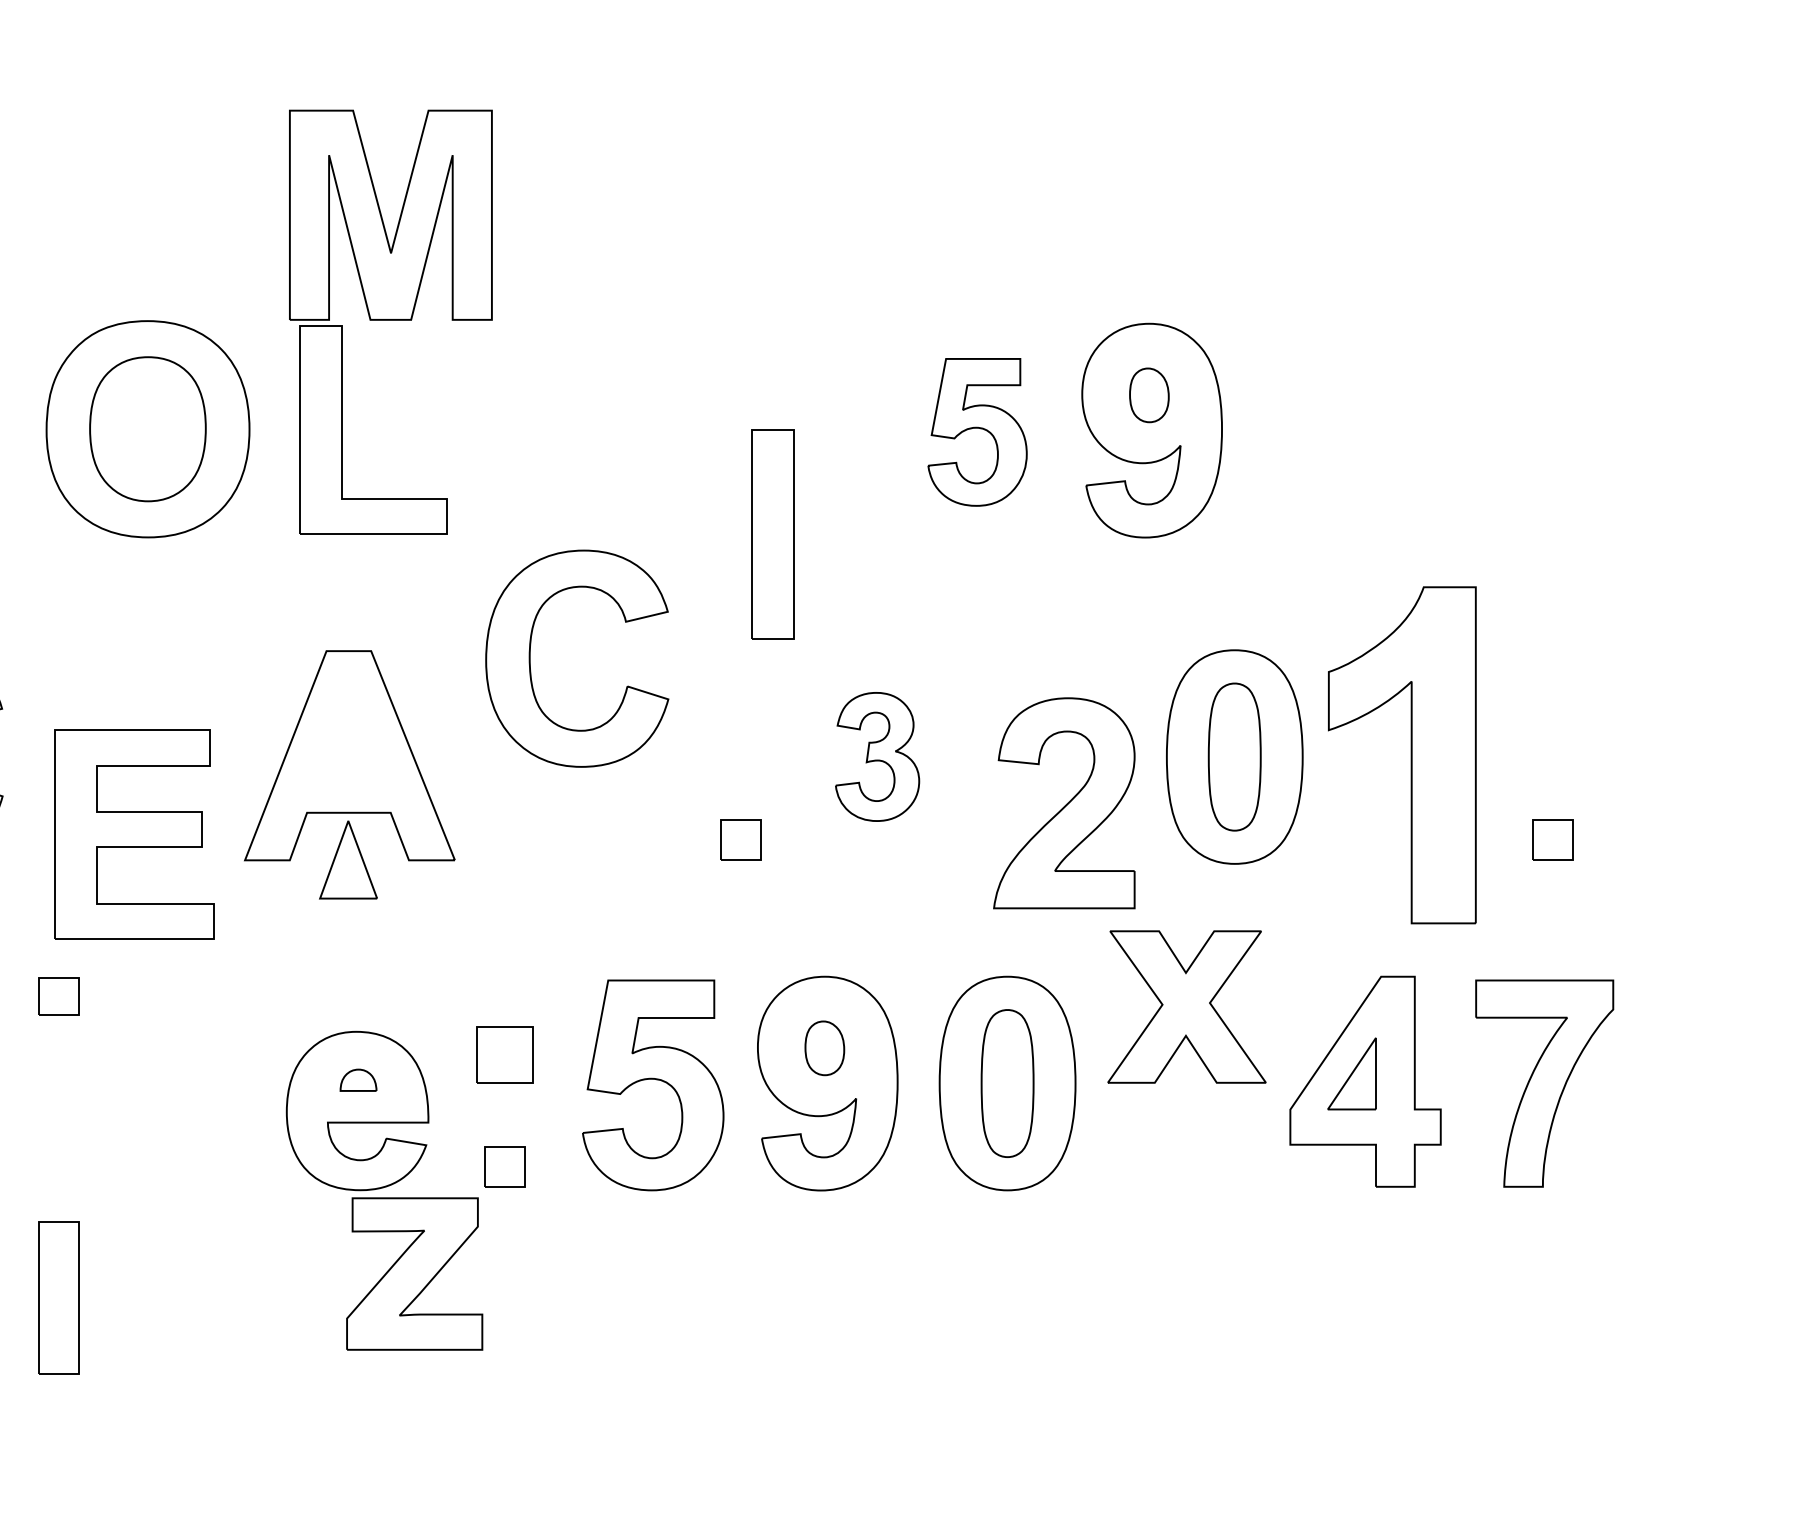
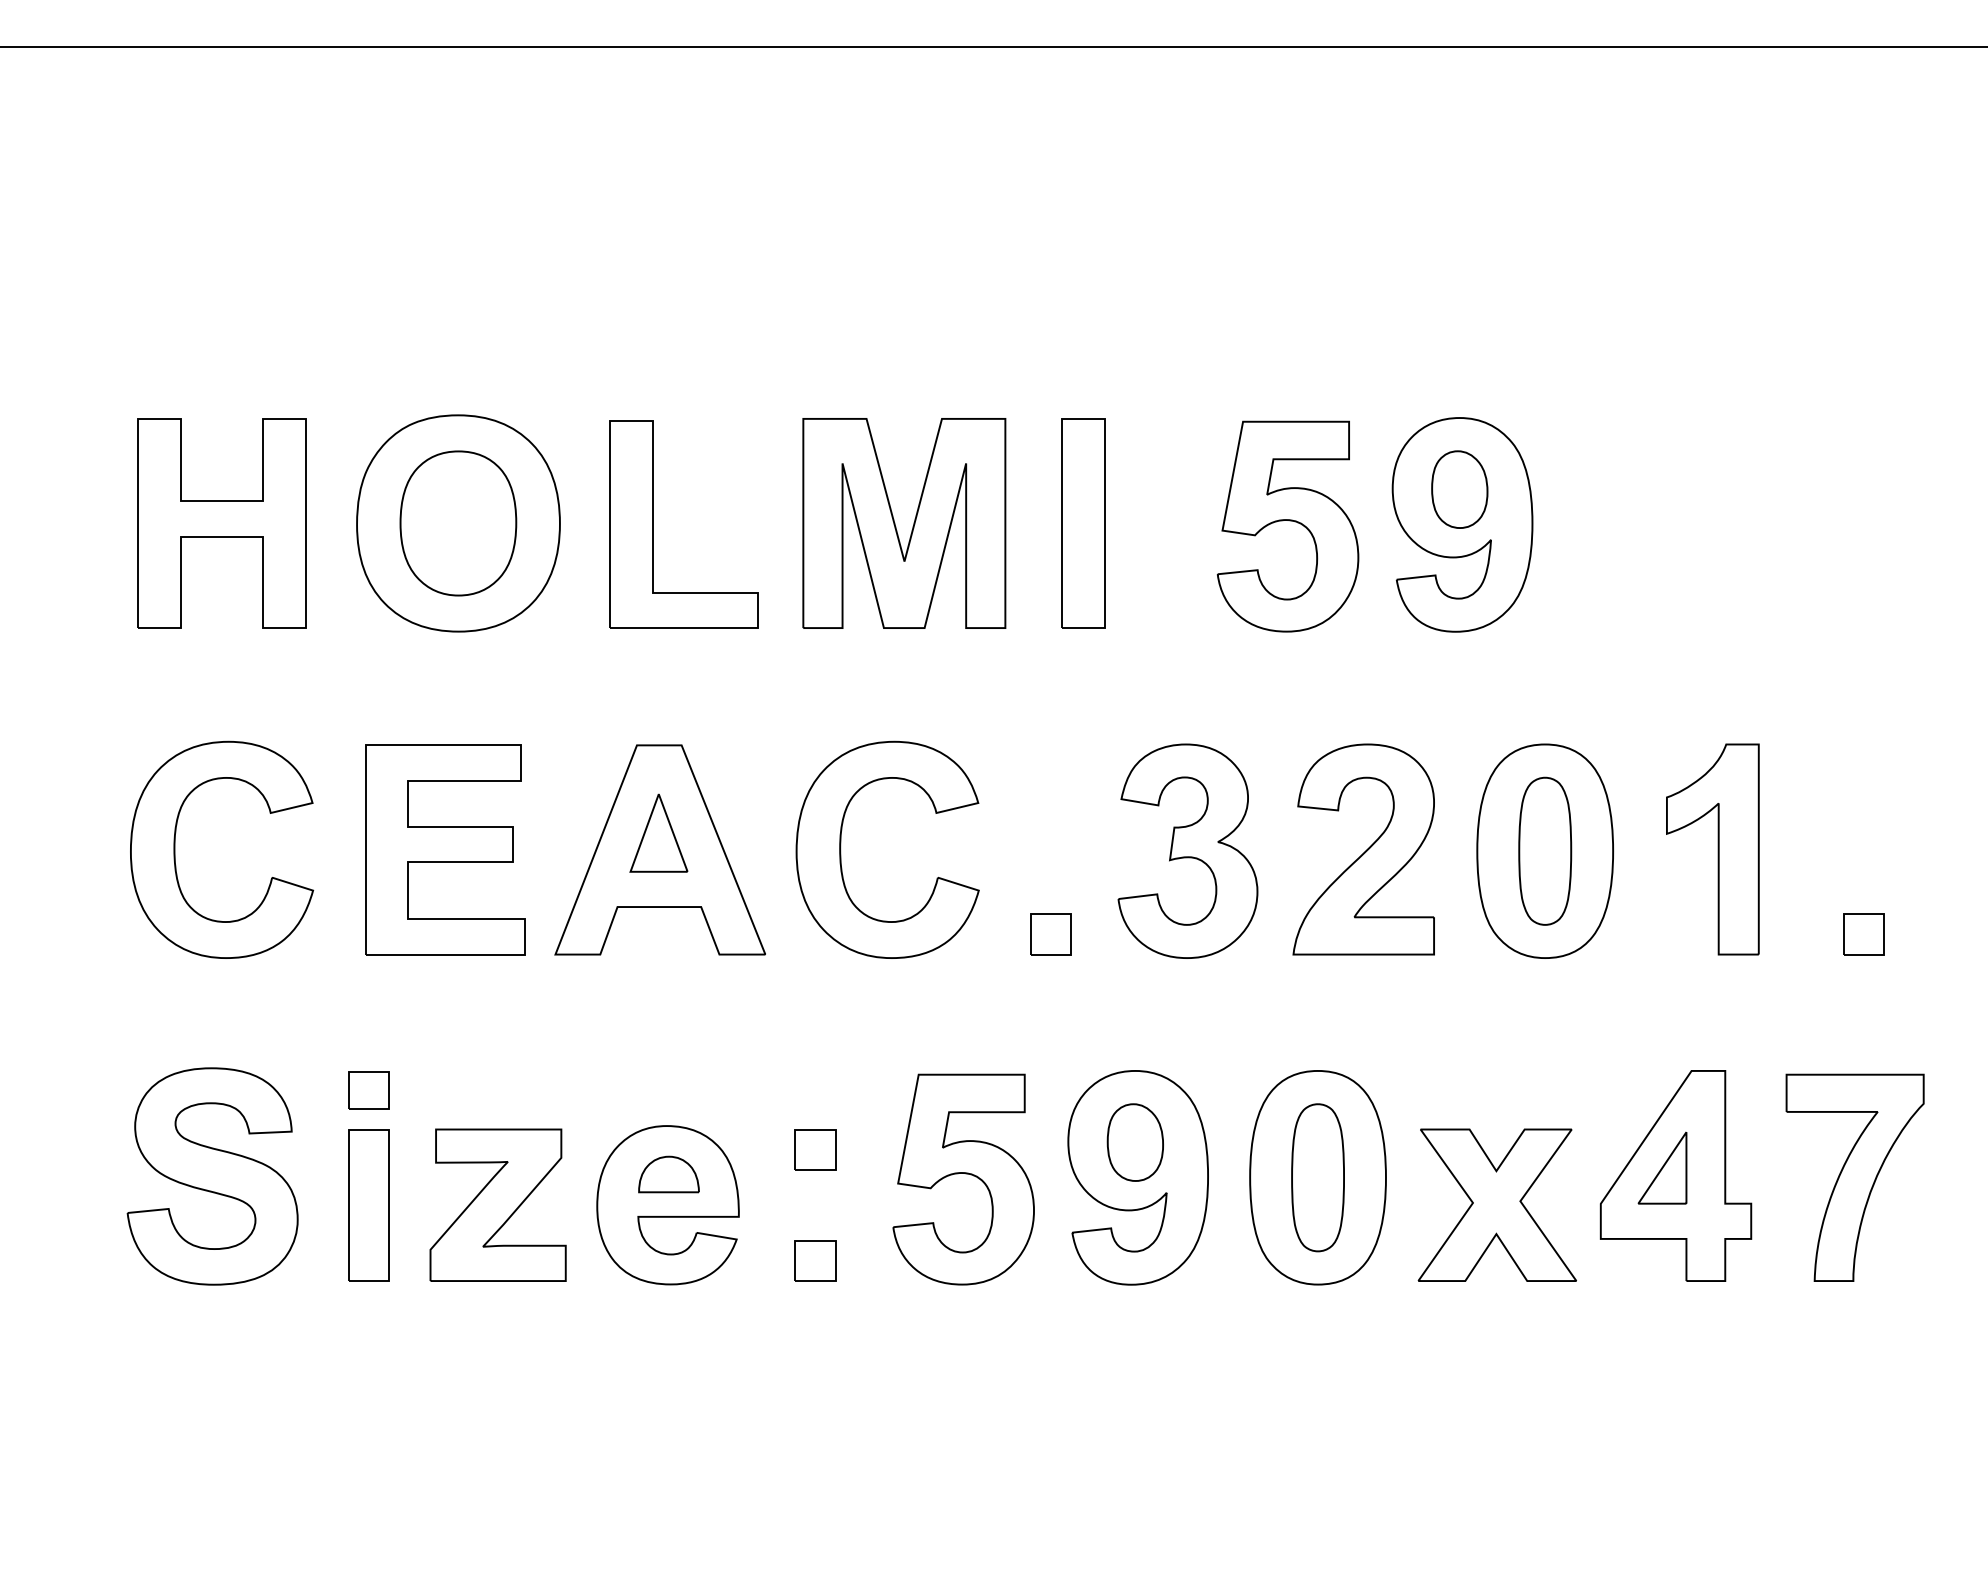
part: (383, 218) -> (896, 526), moved
part: (1149, 395) -> (1459, 489), size x1.43
part: (977, 432) -> (1287, 526), size x1.43
part: (773, 534) -> (1083, 523), moved
part: (531, 658) -> (841, 849), moved
part: (1402, 755) -> (1712, 849), size x0.62
part: (877, 756) -> (1187, 850), size x1.67
part: (1064, 803) -> (1363, 849), moved
part: (135, 834) -> (445, 849), moved
part: (348, 859) -> (658, 832), moved
part: (1186, 1006) -> (1496, 1204), moved
part: (824, 1048) -> (1134, 1142), size x1.43
part: (505, 1055) -> (815, 1149), size x0.71
part: (358, 1080) -> (668, 1174), size x1.67
part: (414, 1273) -> (497, 1204), moved
part: (58, 1298) -> (368, 1205), moved

